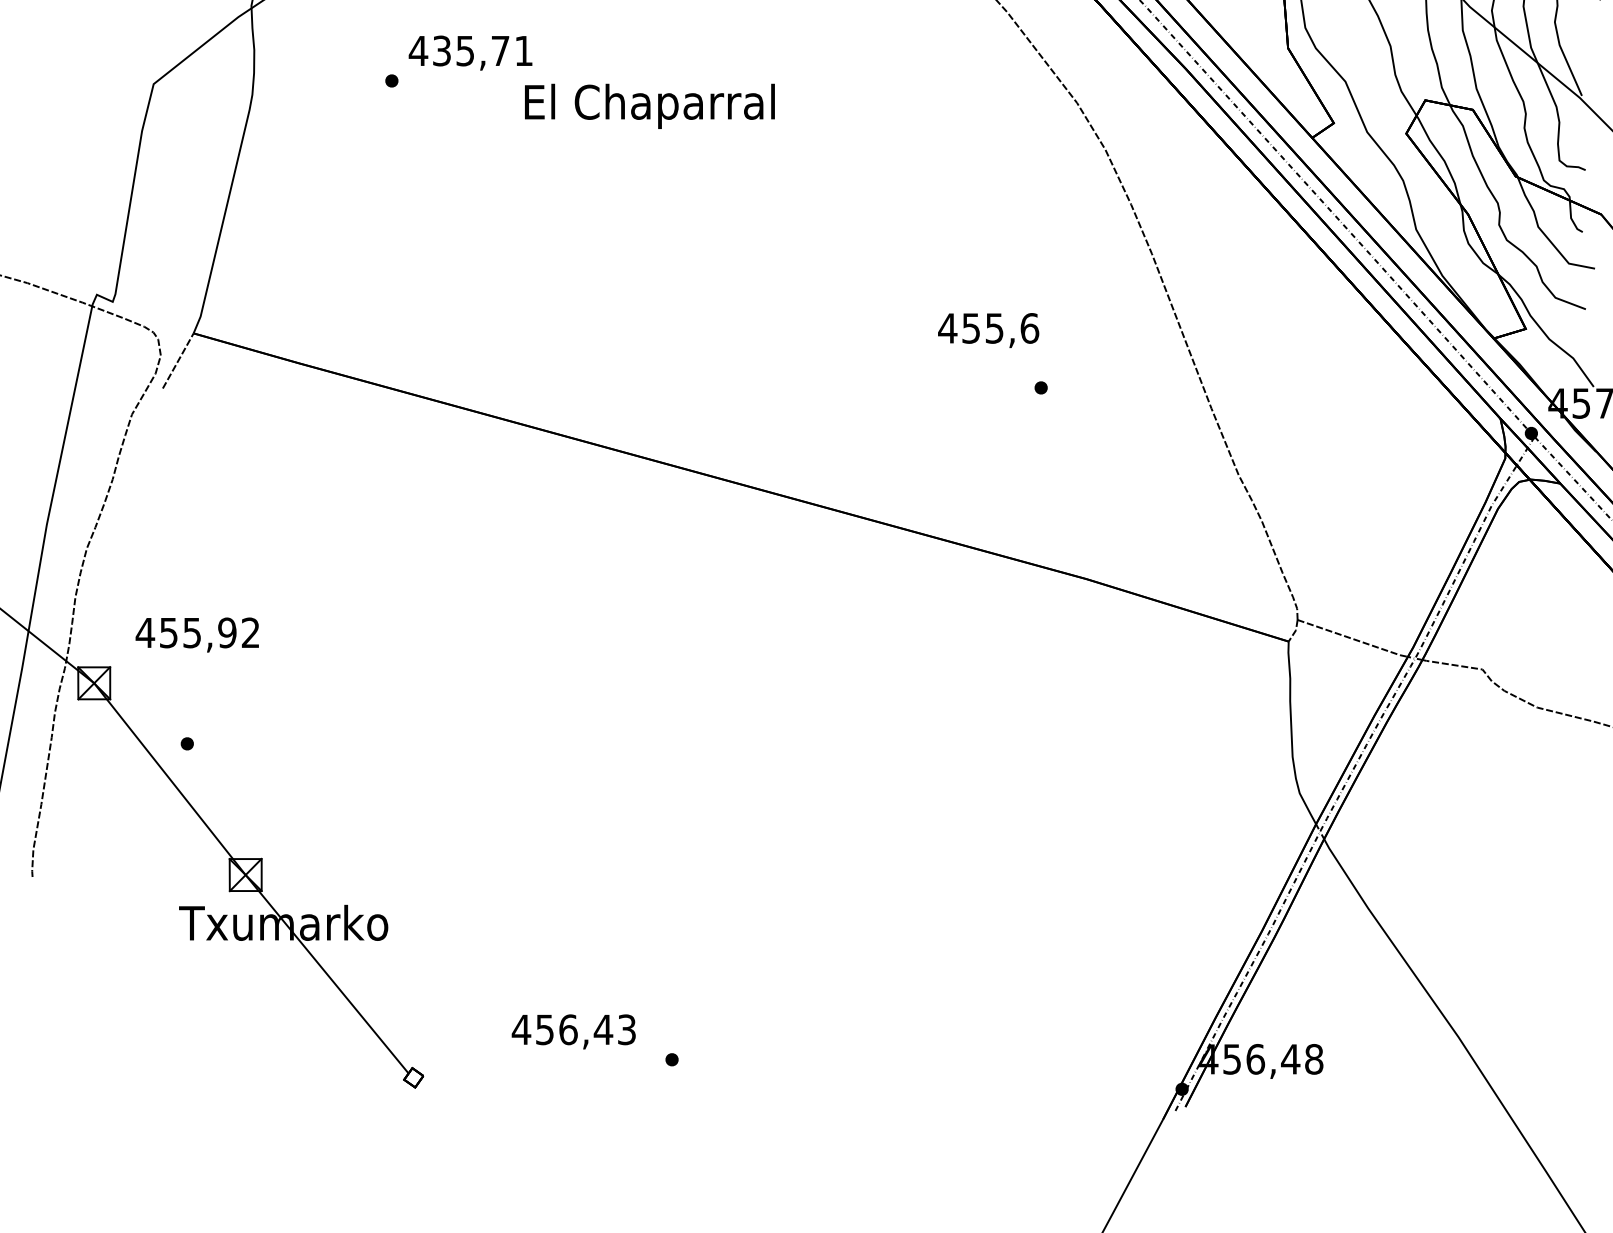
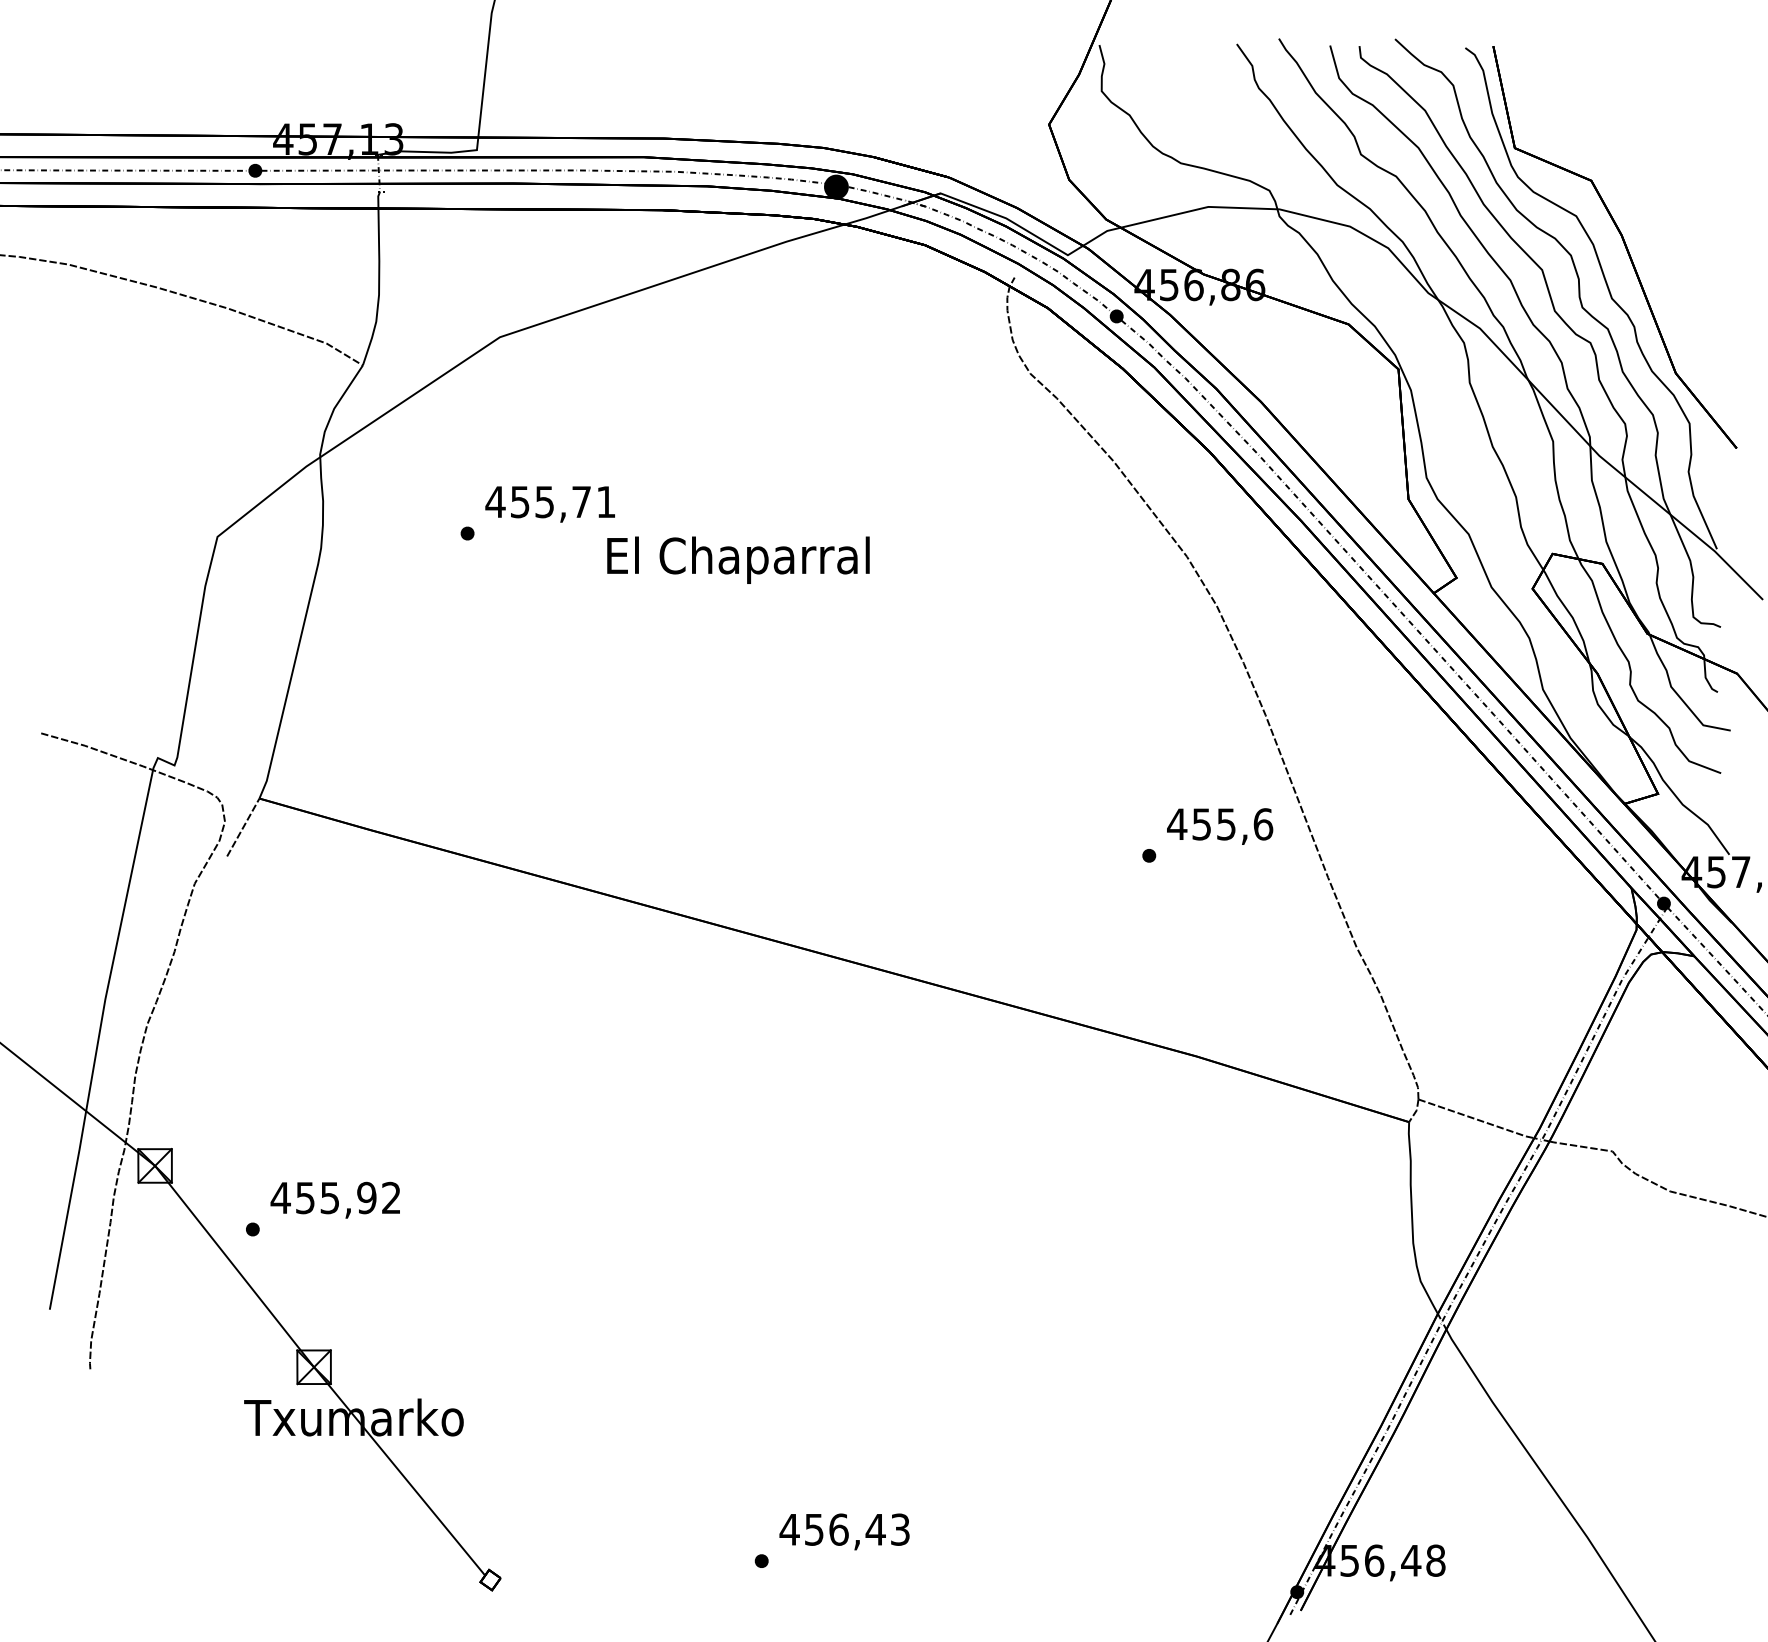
text: (442, 50) -> (520, 501), 435,71 -> 455,71
text: (989, 330) -> (1220, 826), moved
text: (196, 634) -> (334, 1199), moved
text: (573, 1031) -> (844, 1531), moved

